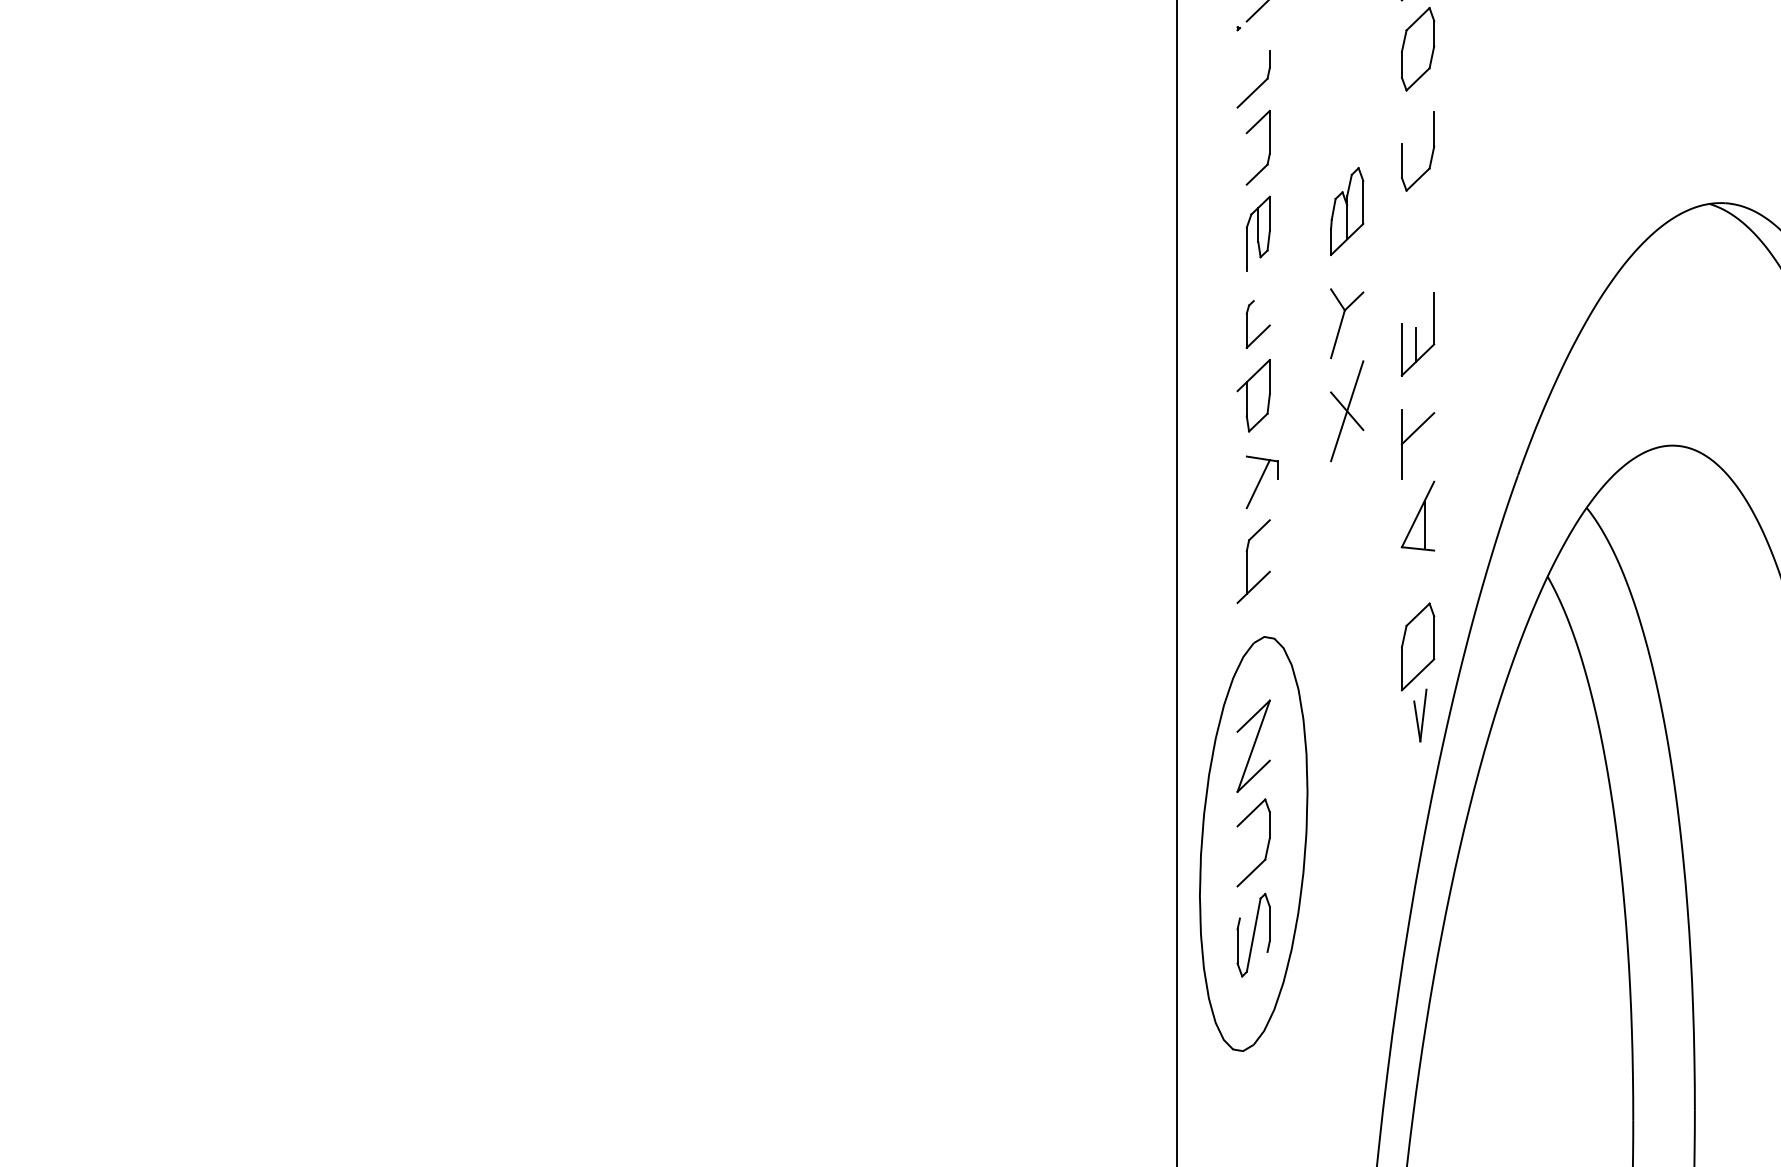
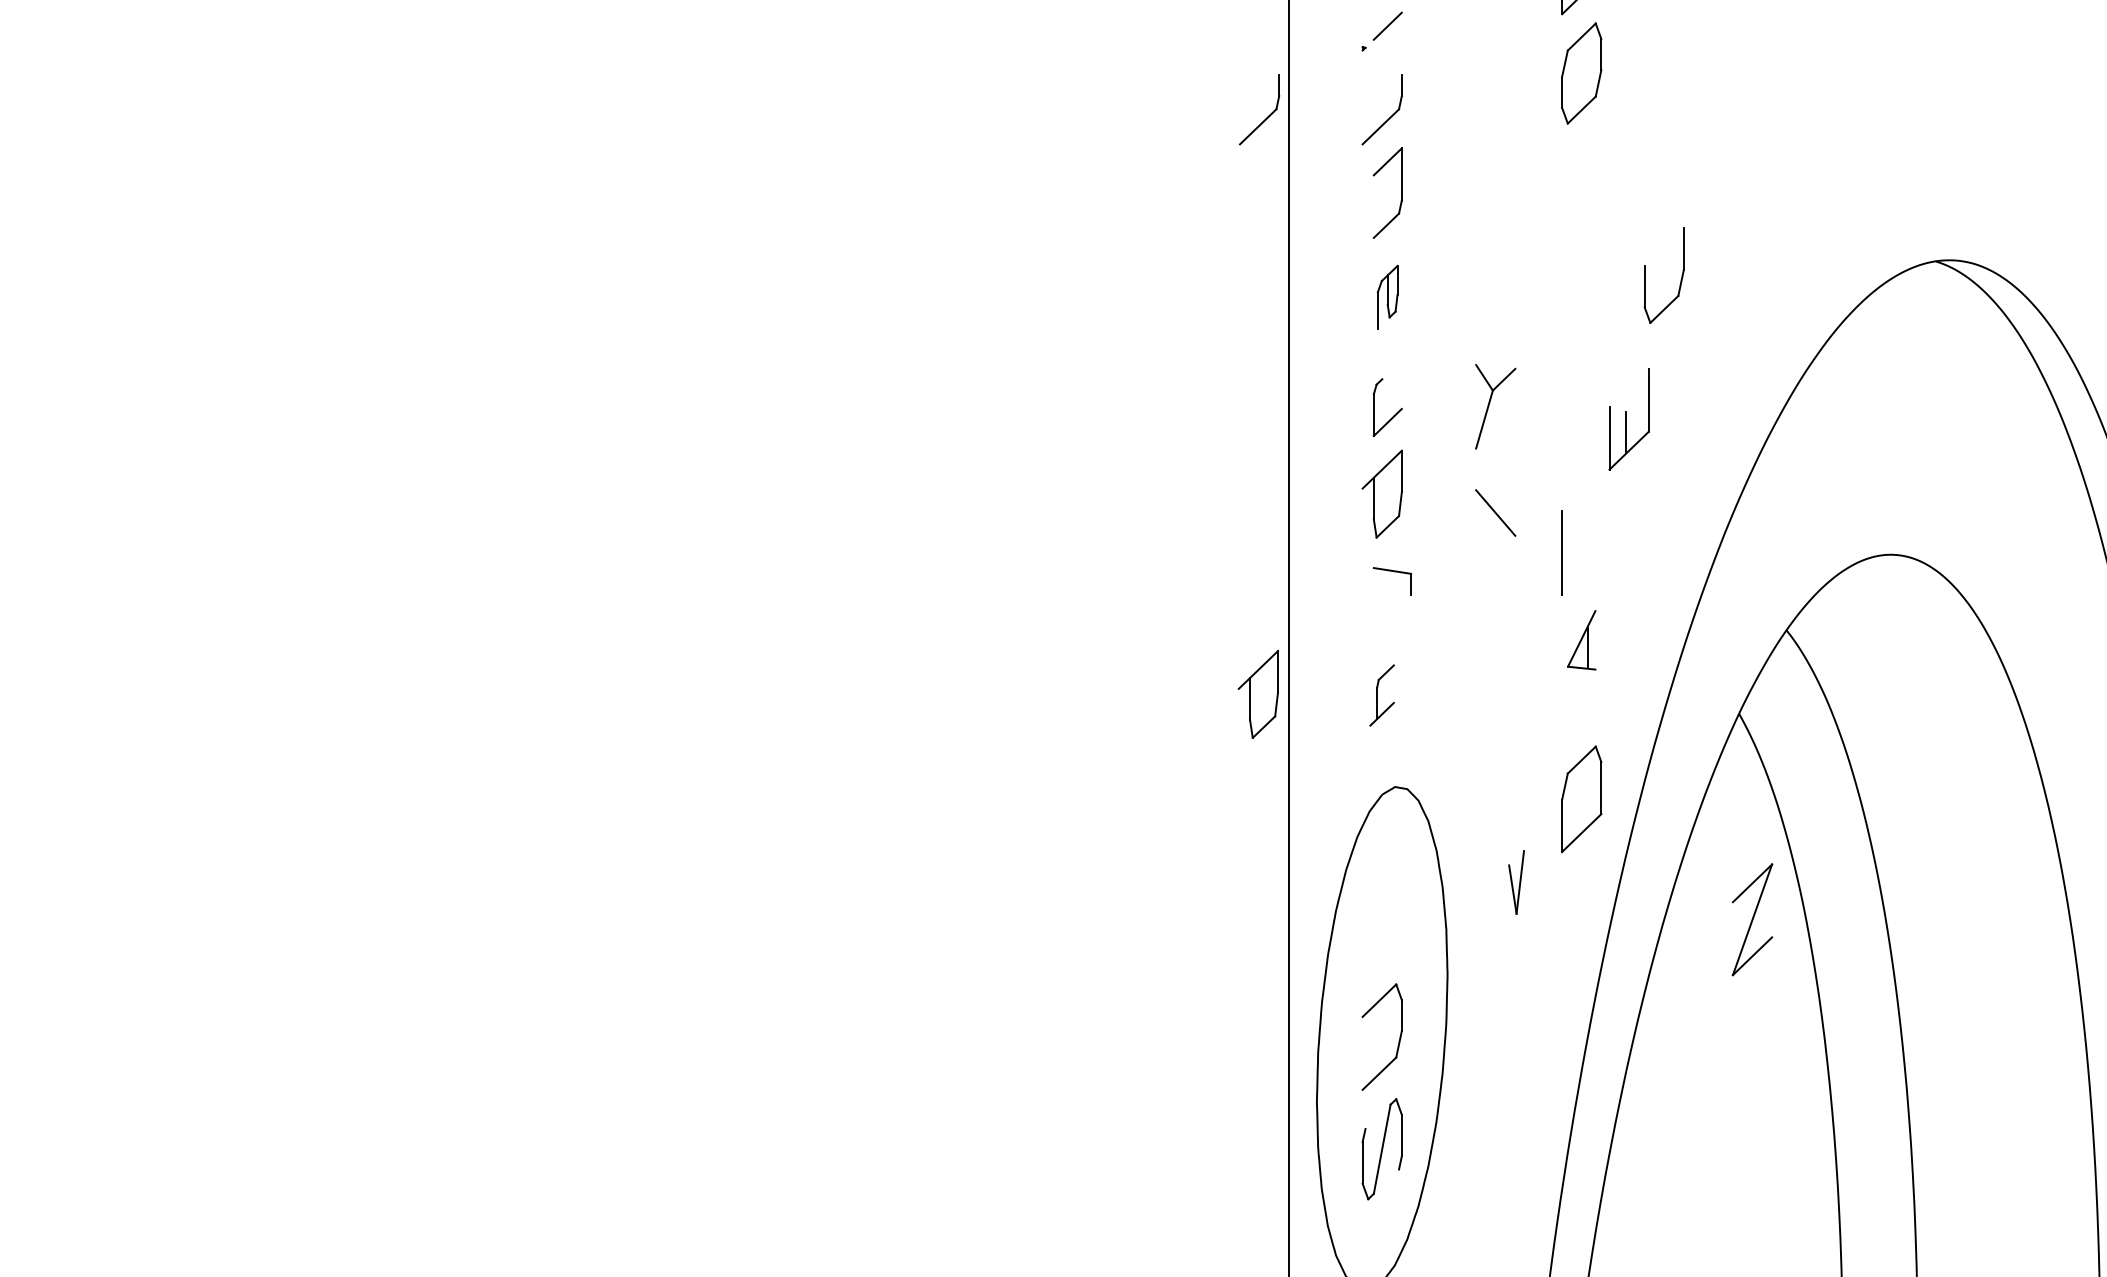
part: (1158, 85) -> (1266, 117), added
part: (1431, 153) -> (1680, 277), moved
part: (1347, 211) -> (1496, 270), removed
part: (1257, 233) -> (1386, 297), size x0.7
part: (1417, 334) -> (1628, 419), moved
line: (1347, 411) -> (1496, 513), removed
line: (1417, 428) -> (1581, 533), removed
line: (1257, 484) -> (1386, 601), removed
part: (1417, 515) -> (1581, 639), size x0.7
part: (1151, 560) -> (1258, 694), added
part: (1253, 561) -> (1381, 695), size x0.6
part: (1420, 715) -> (1516, 882), moved
part: (1253, 745) -> (1752, 918), moved

